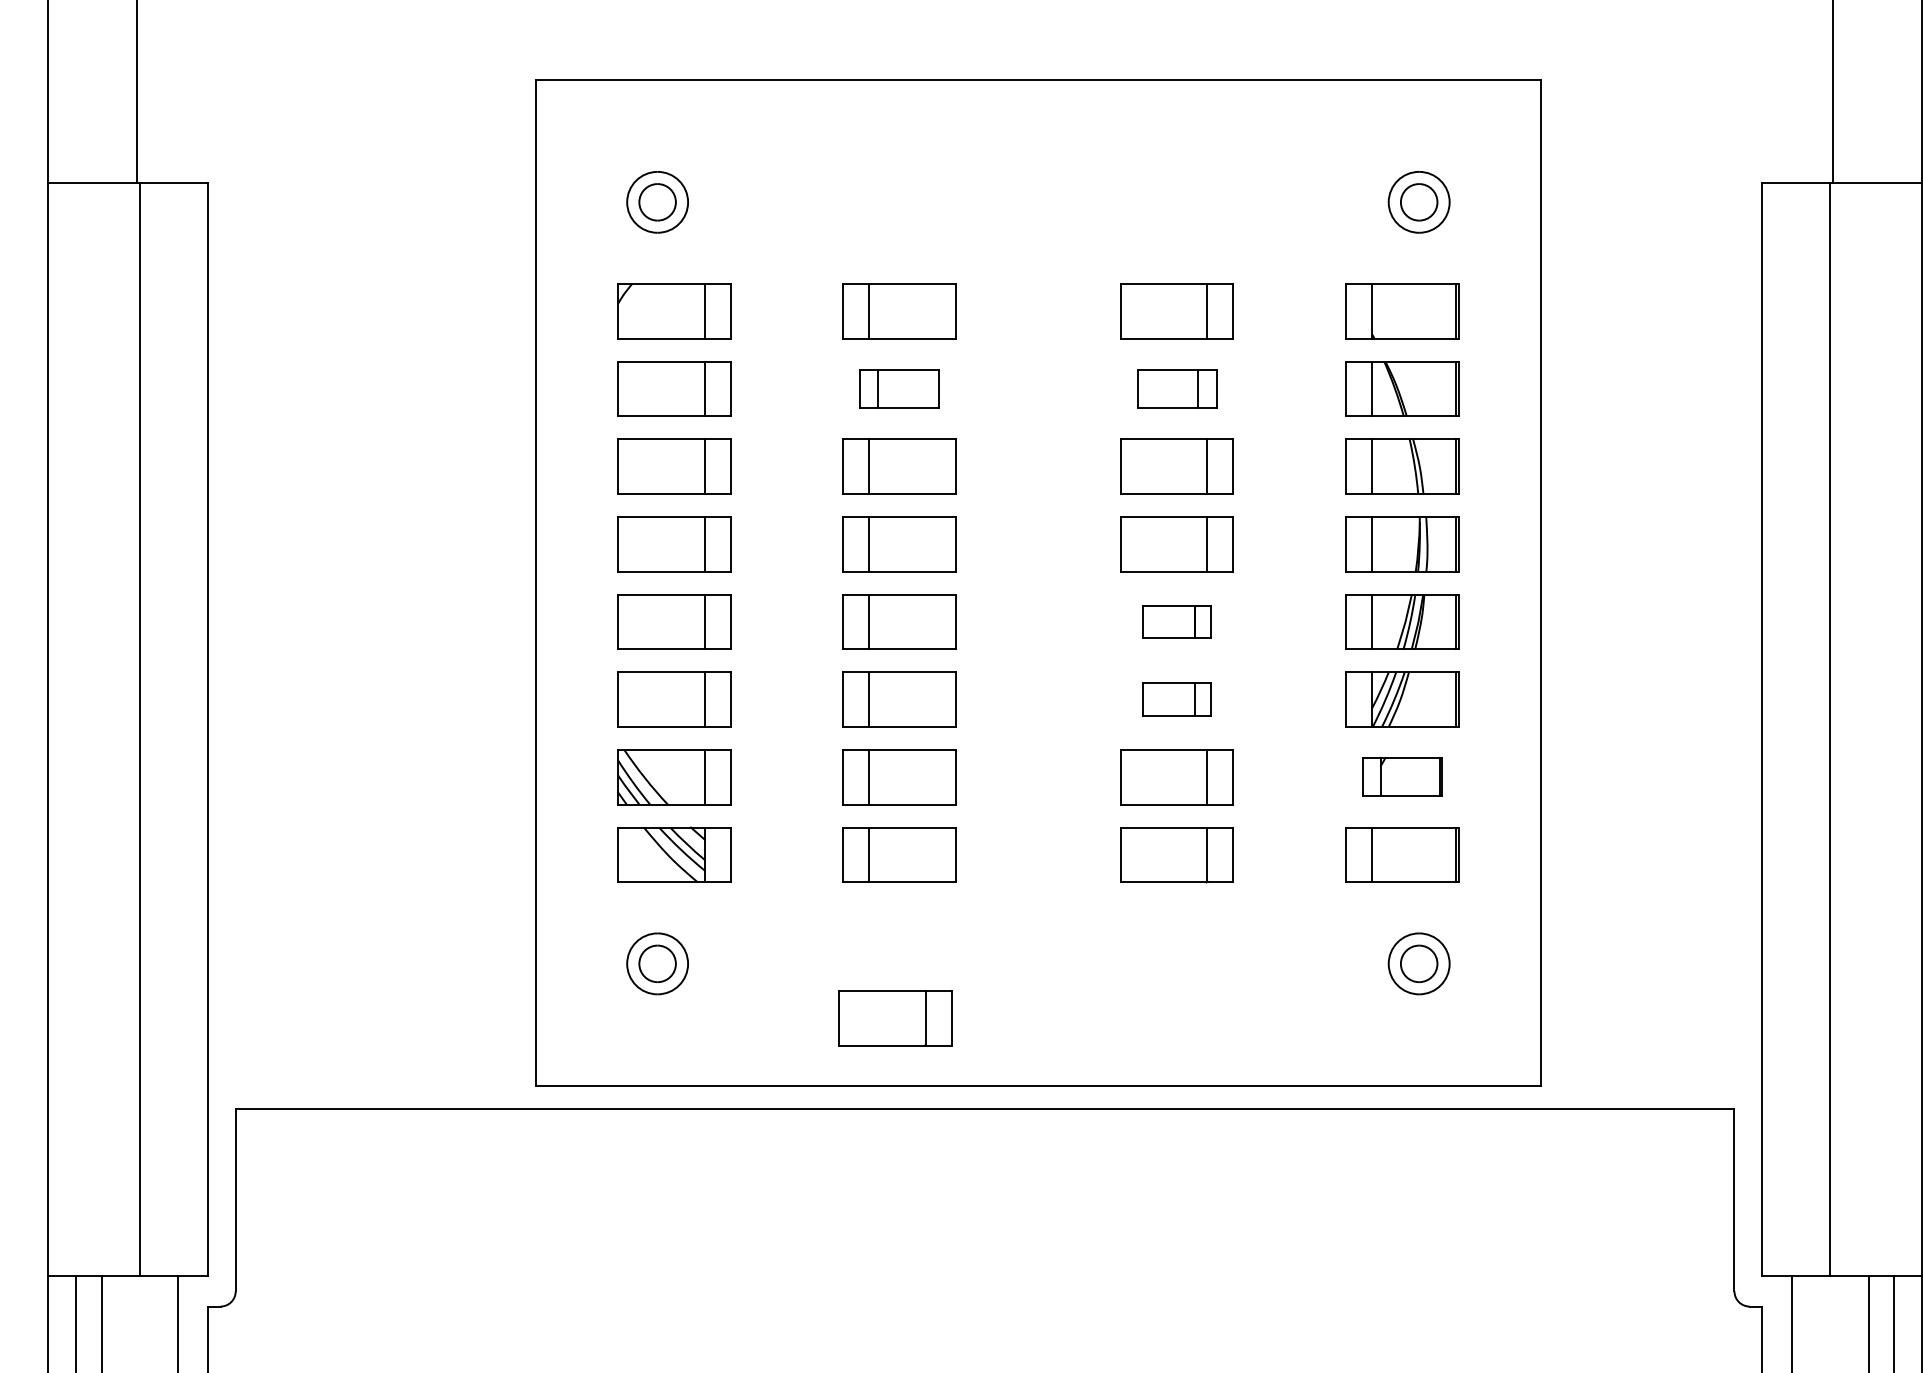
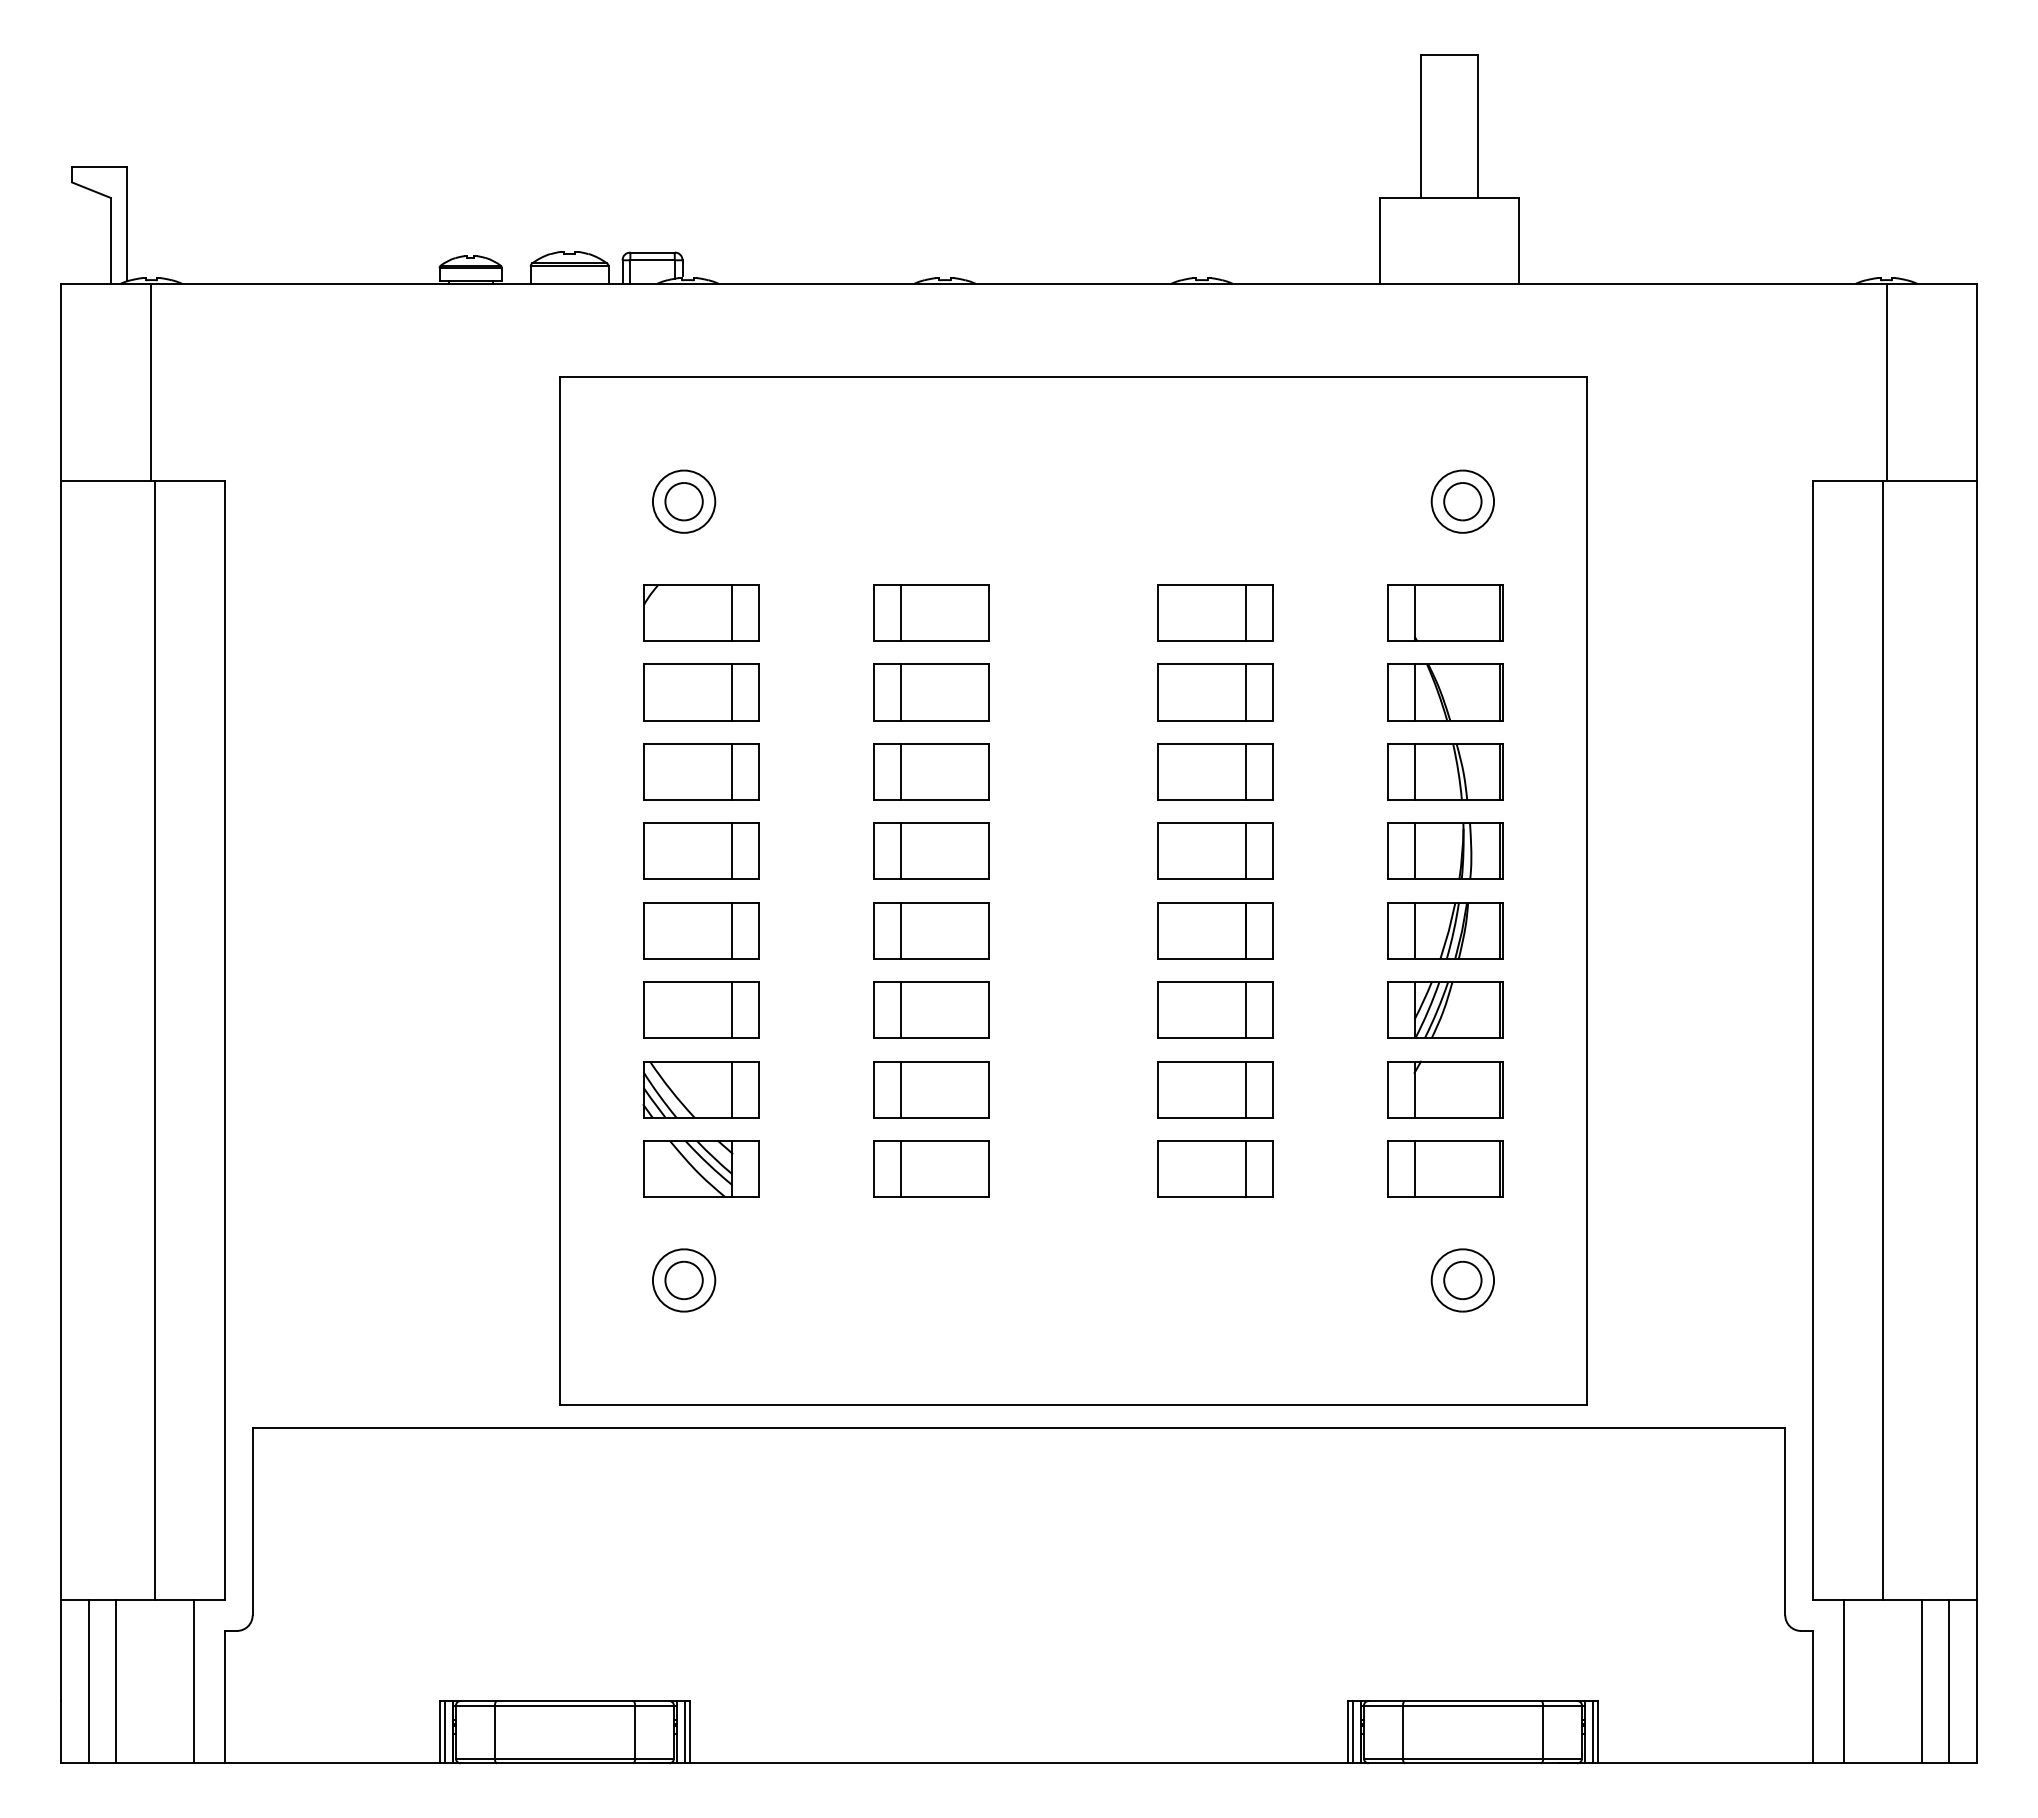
part: (899, 388) -> (931, 692), size x1.43
part: (1177, 388) -> (1215, 692), size x1.43
part: (1177, 621) -> (1215, 930), size x1.67
part: (1177, 698) -> (1215, 1009), size x1.67
part: (1402, 777) -> (1445, 1089), size x1.43
part: (895, 1018) -> (927, 1336), removed

